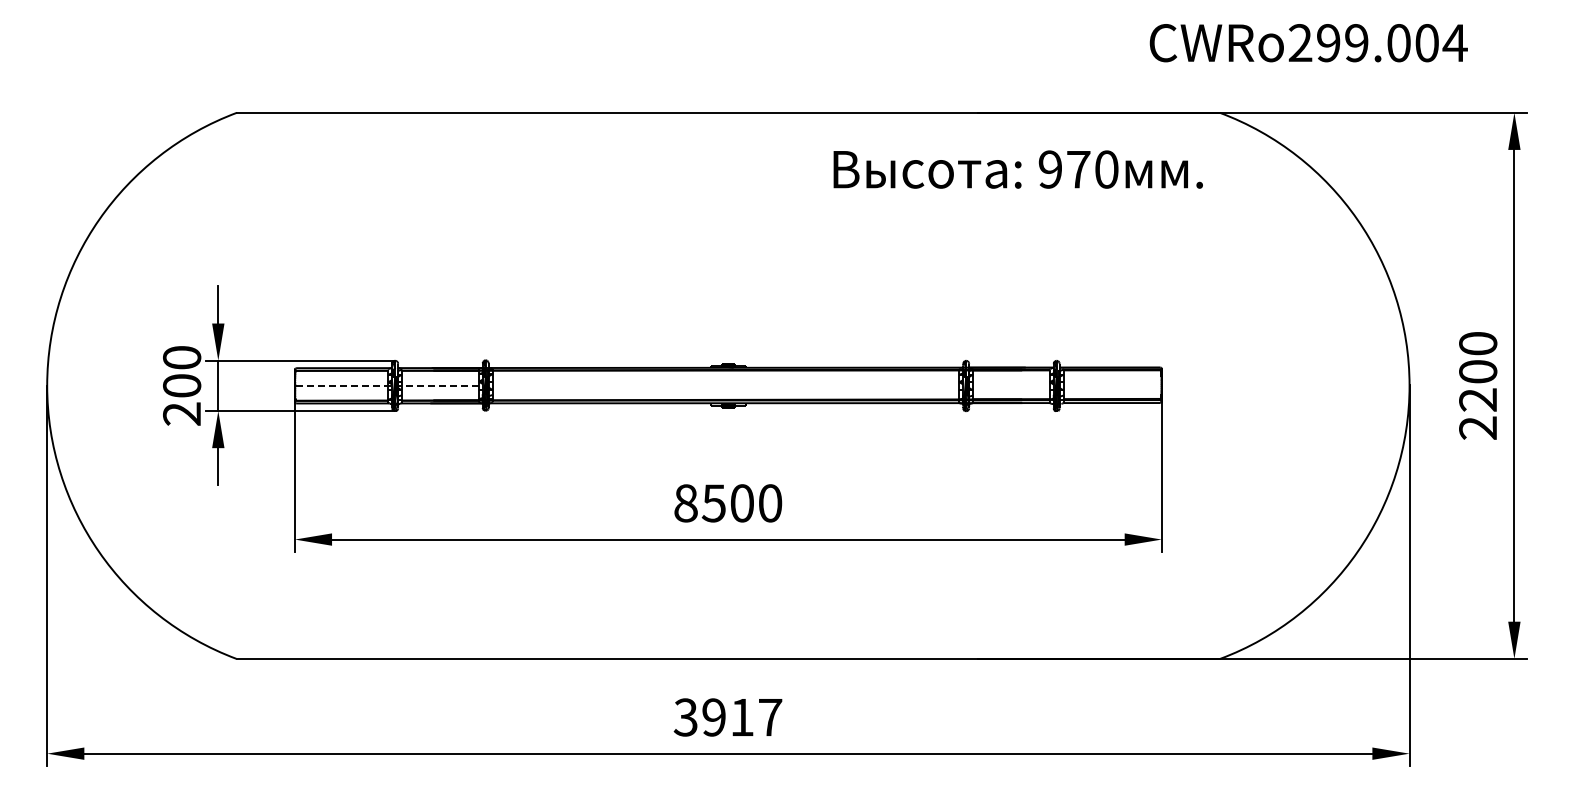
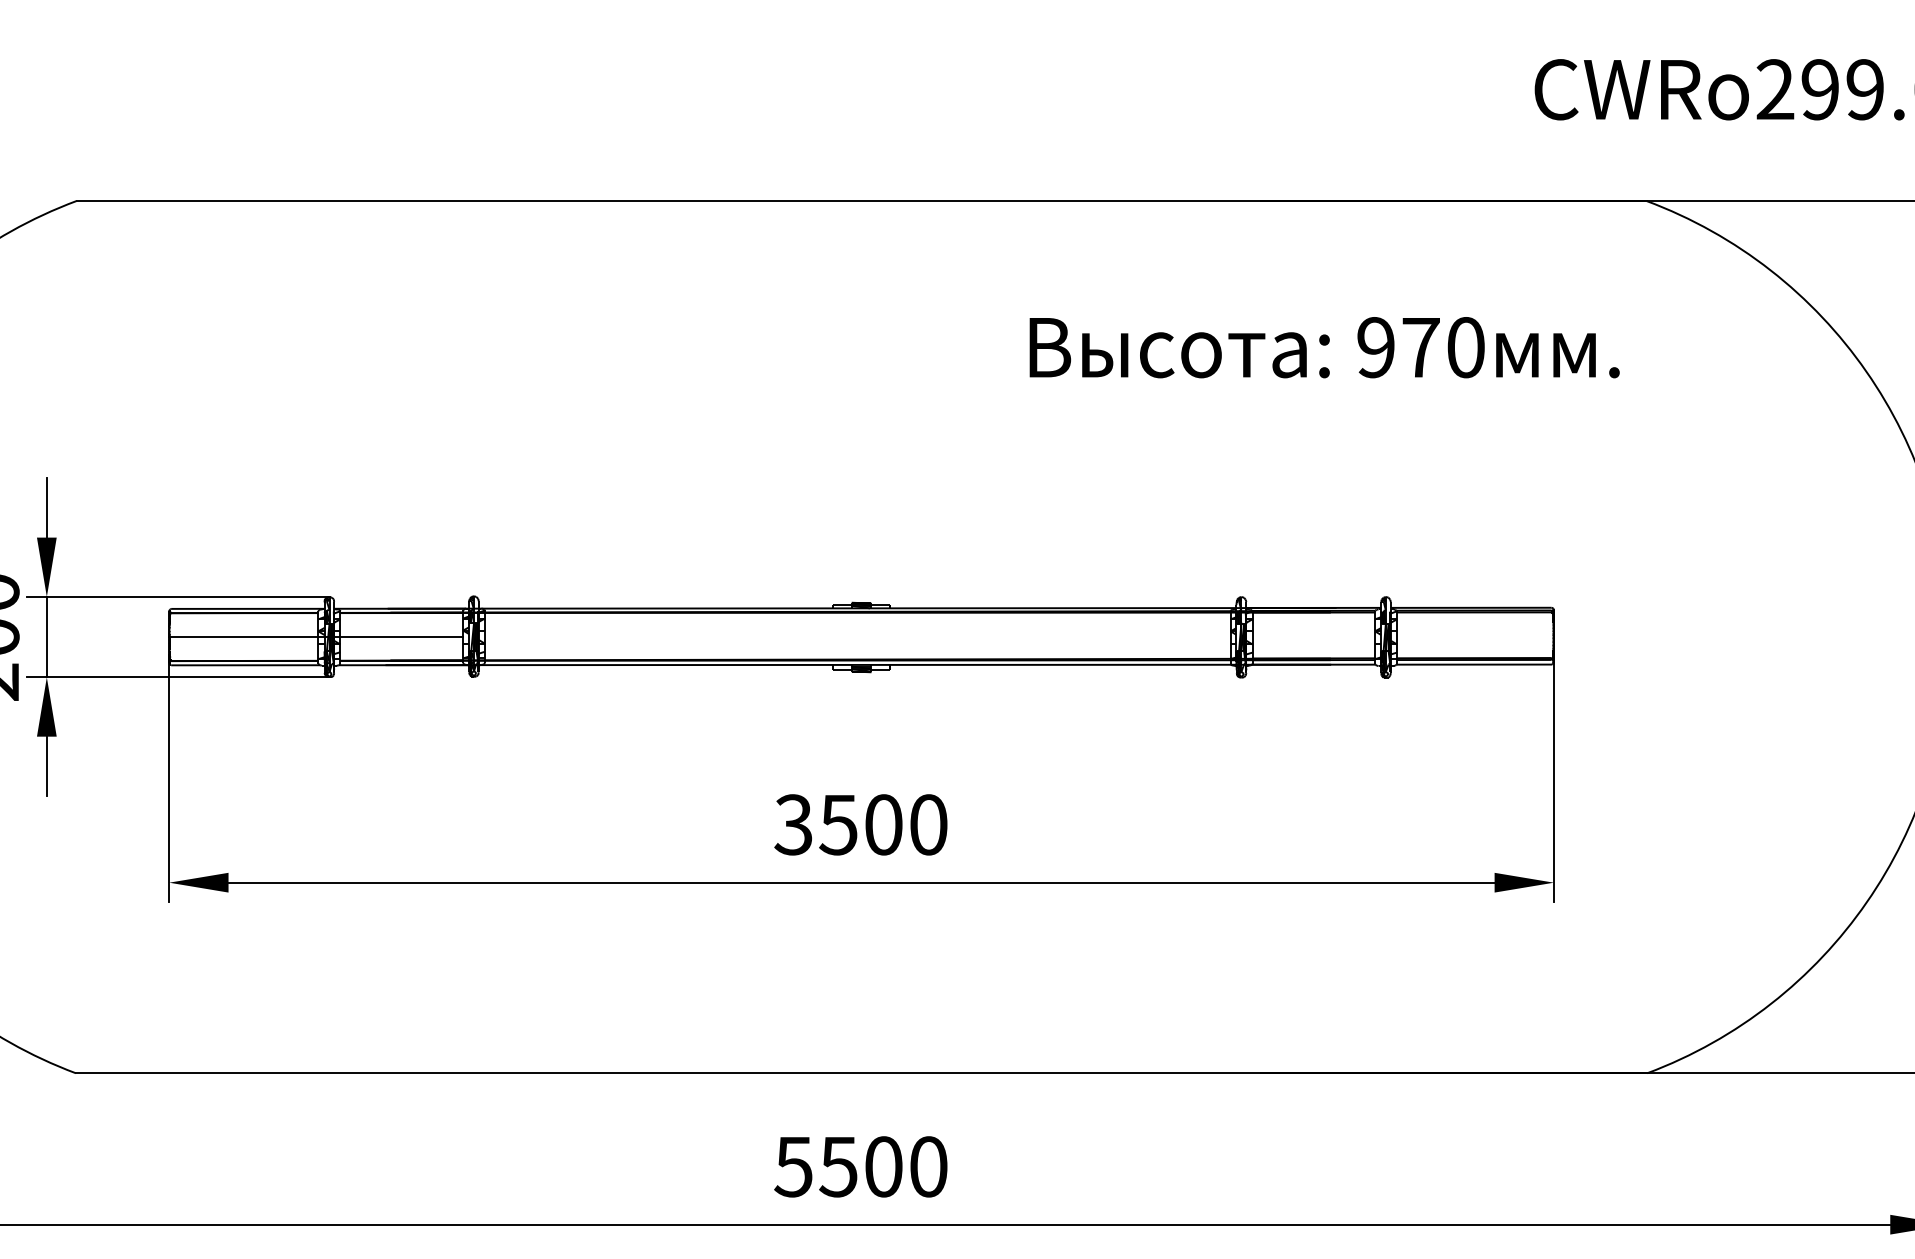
text: (1017, 169) -> (1323, 347), moved
line: (386, 385) -> (315, 636), dashed -> solid
text: (685, 503) -> (793, 825), 8500 -> 3500
text: (728, 717) -> (861, 1166), 3917 -> 5500

